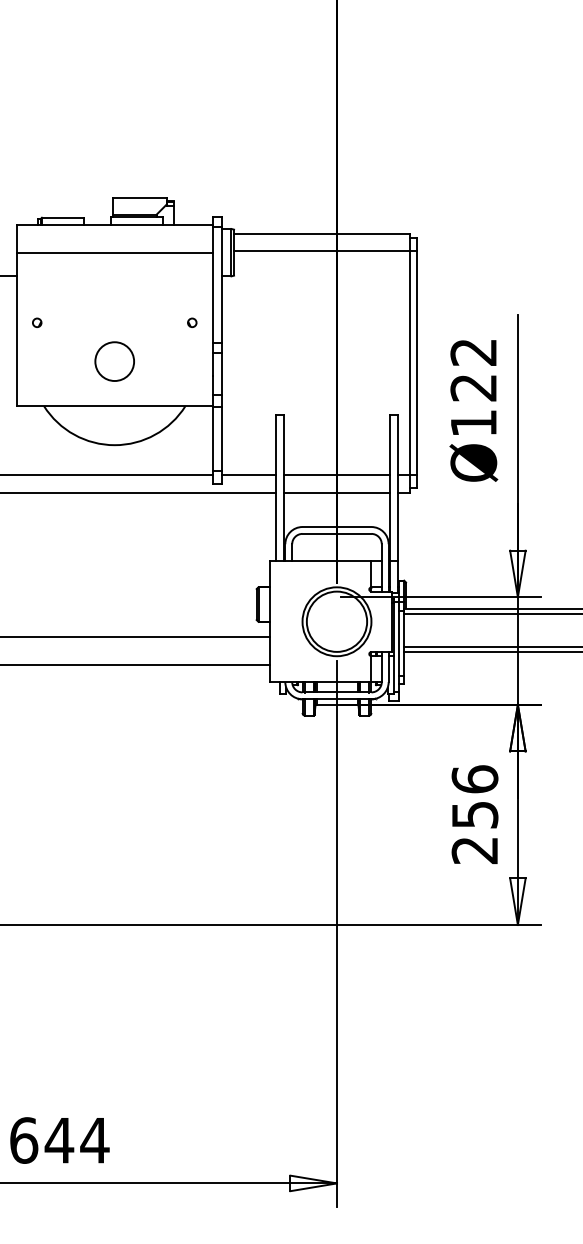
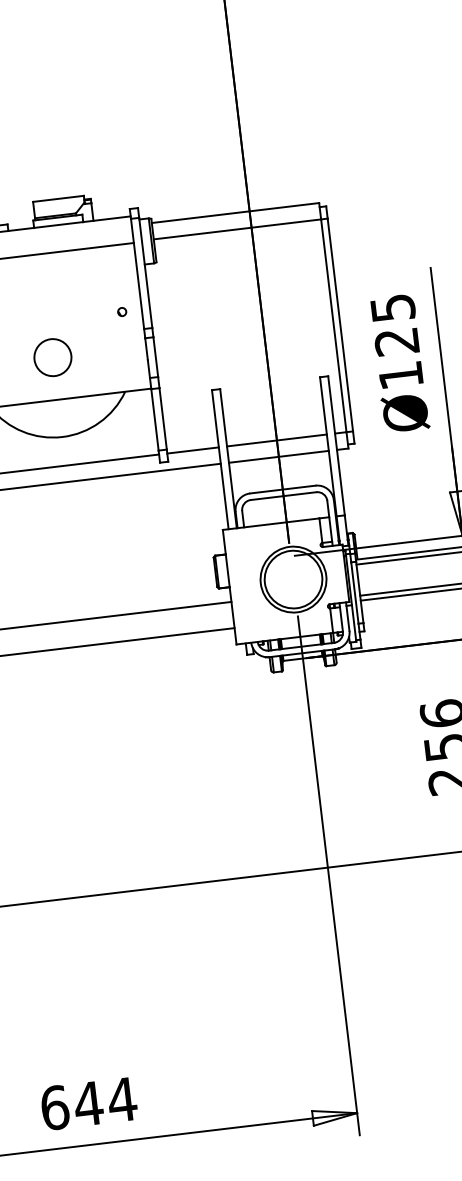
text: (473, 352) -> (392, 308), Ø122 -> Ø125

